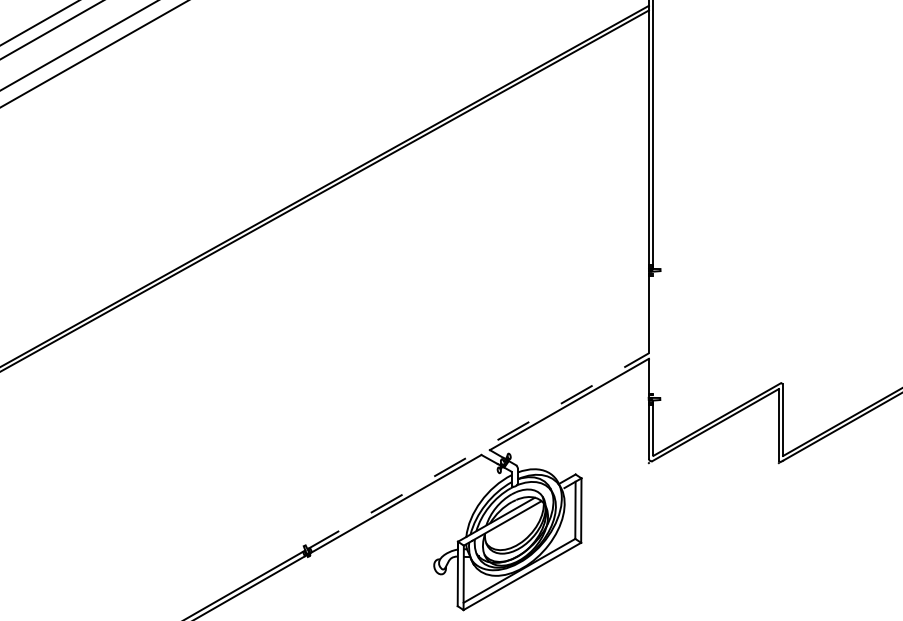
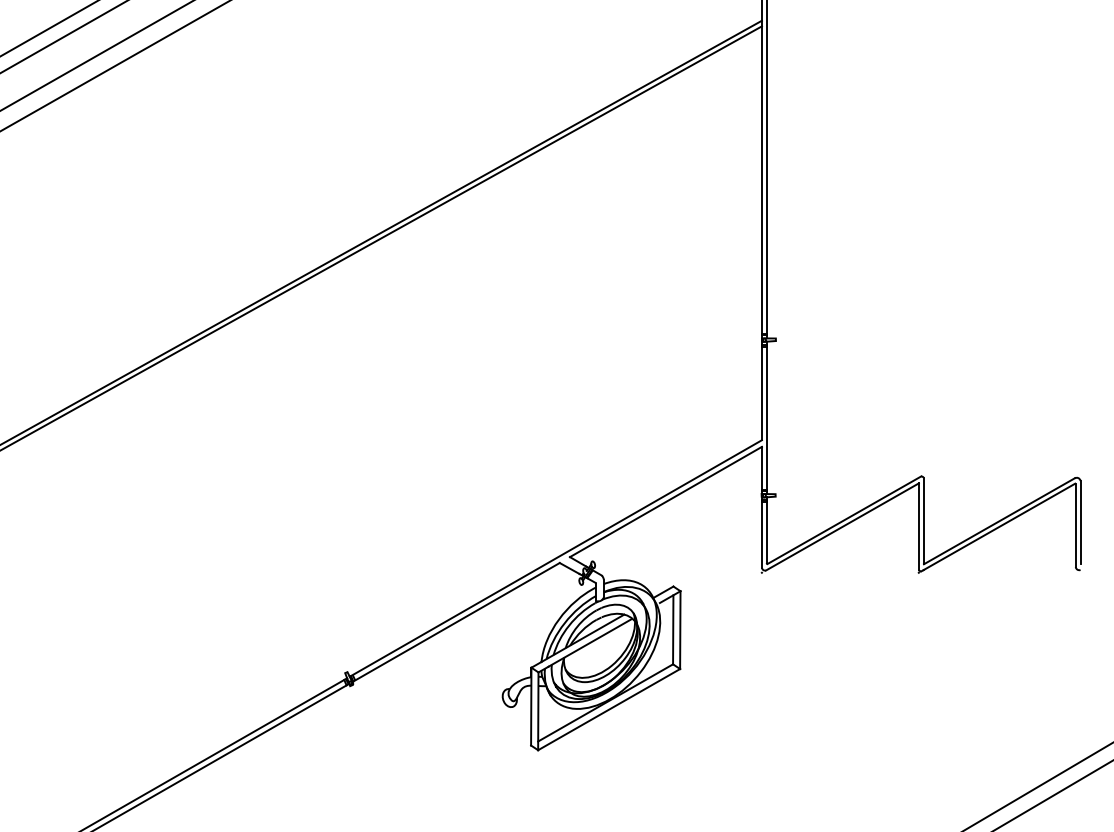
line: (652, 334) -> (766, 417), added
line: (477, 451) -> (555, 558), dashed -> solid

